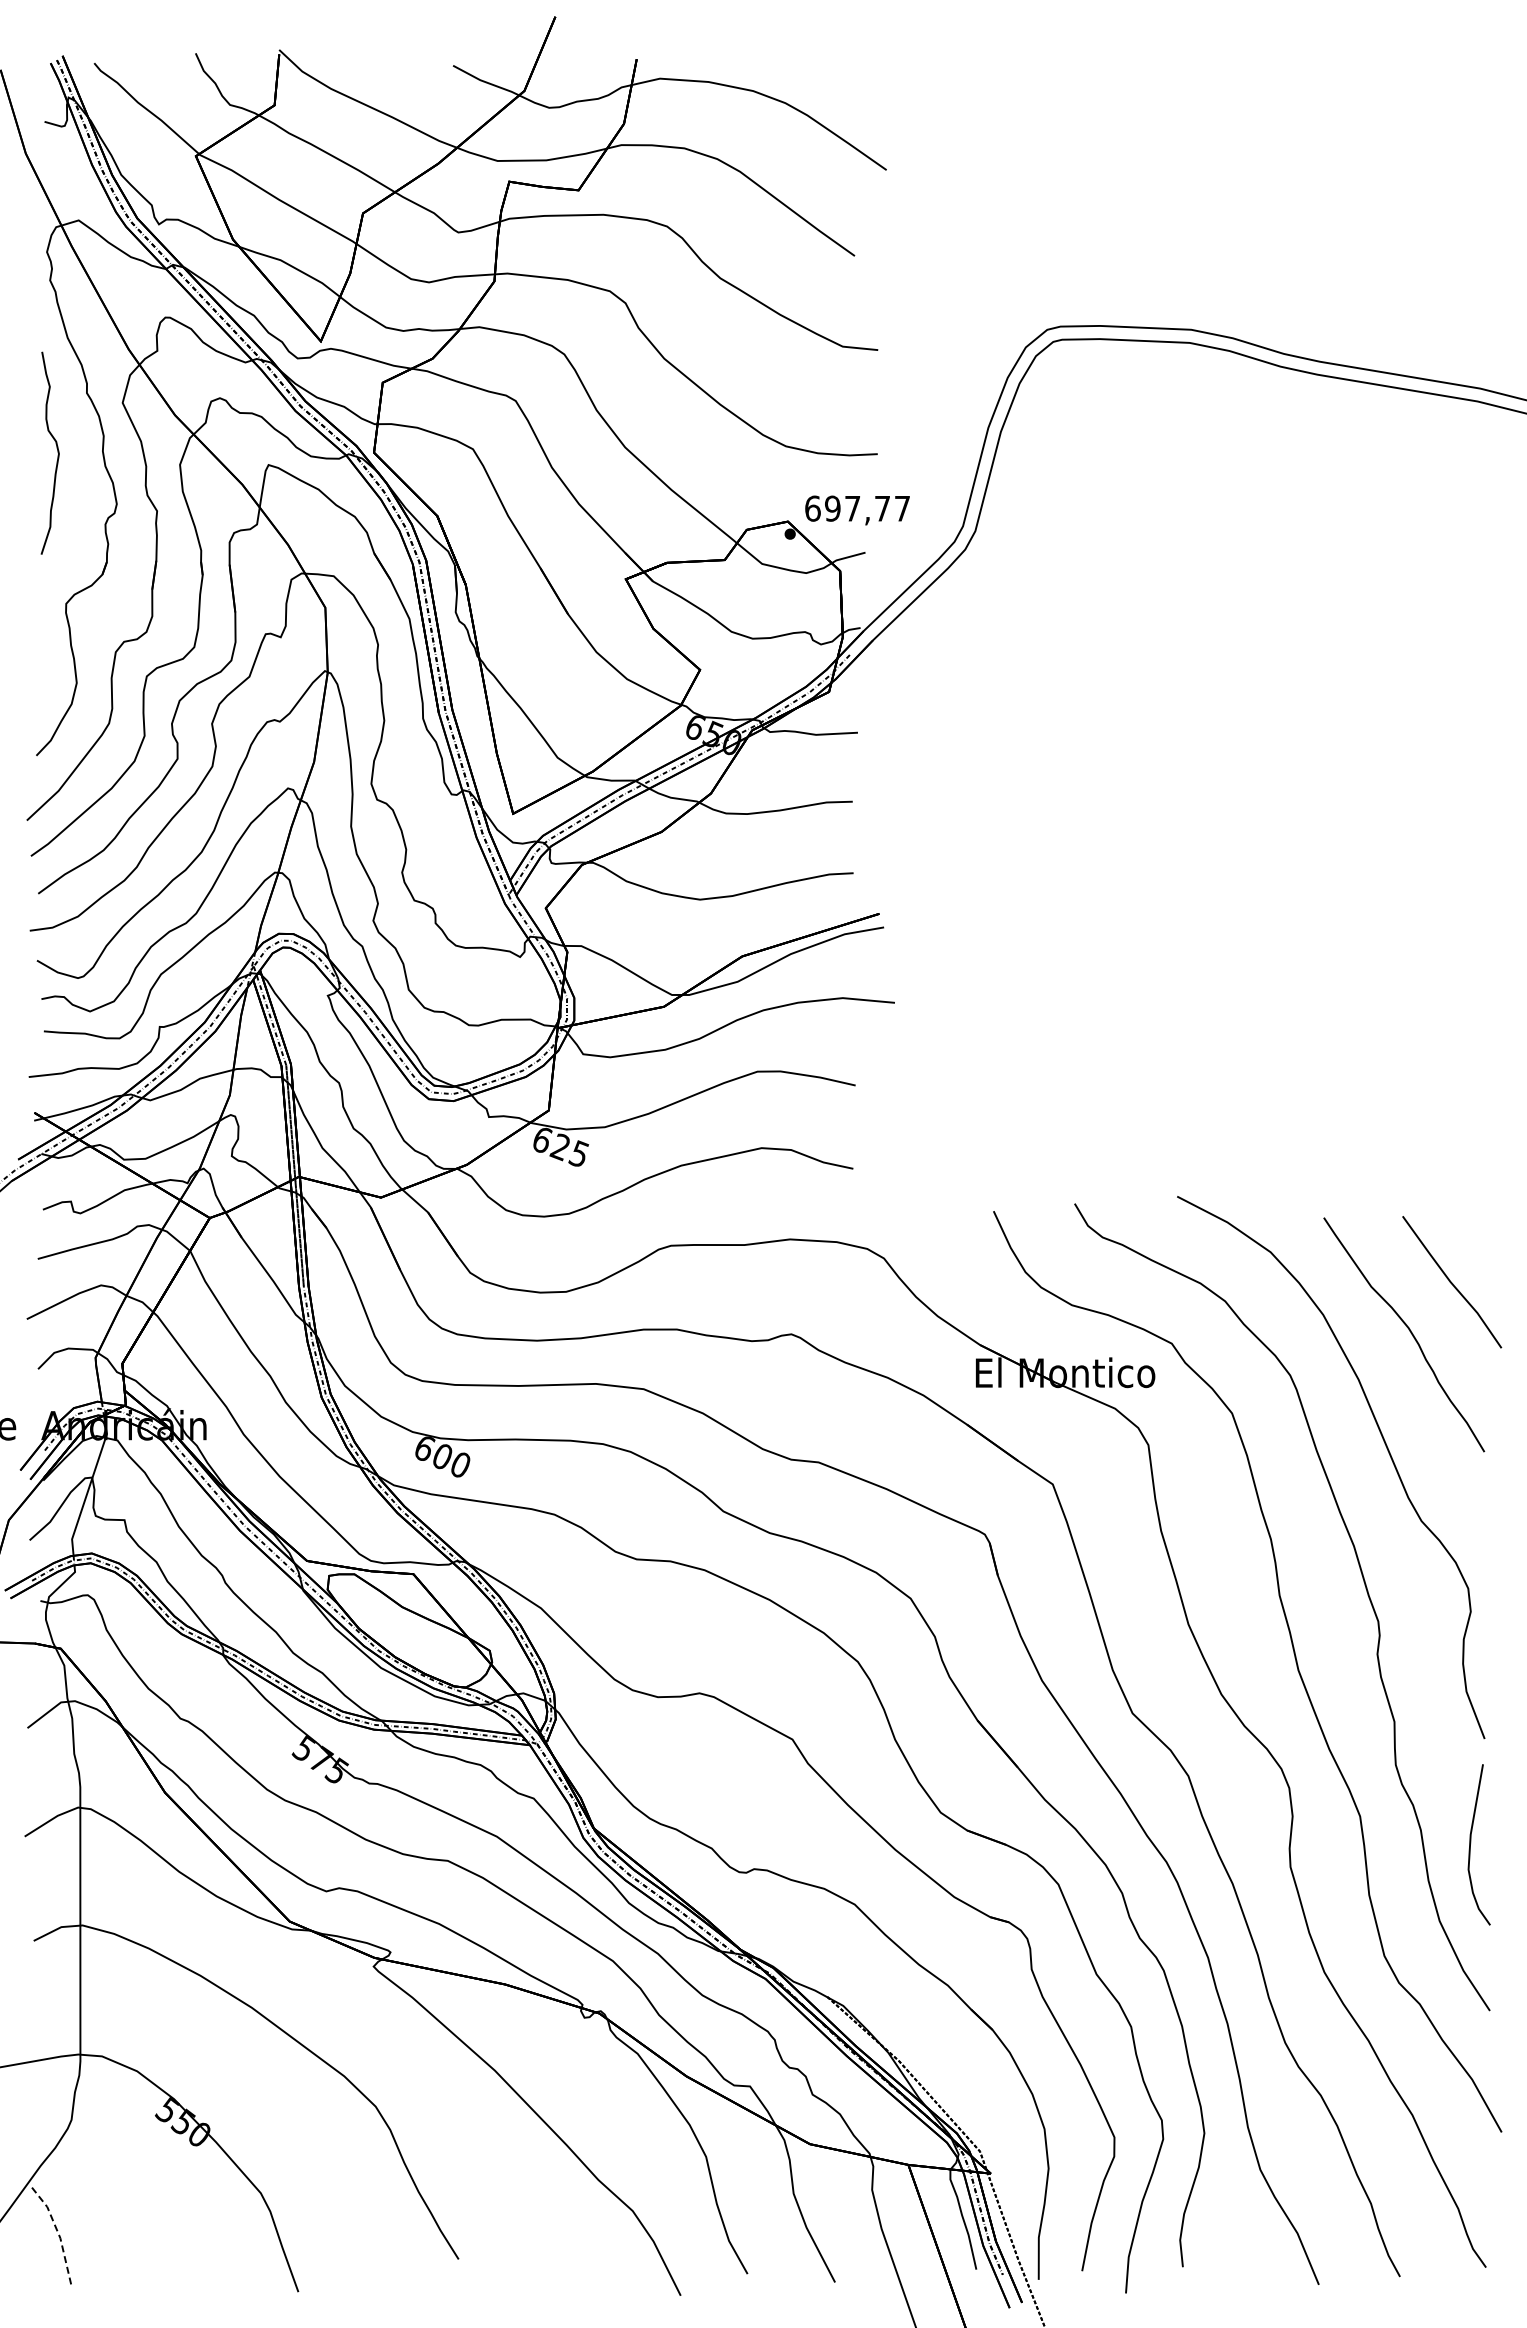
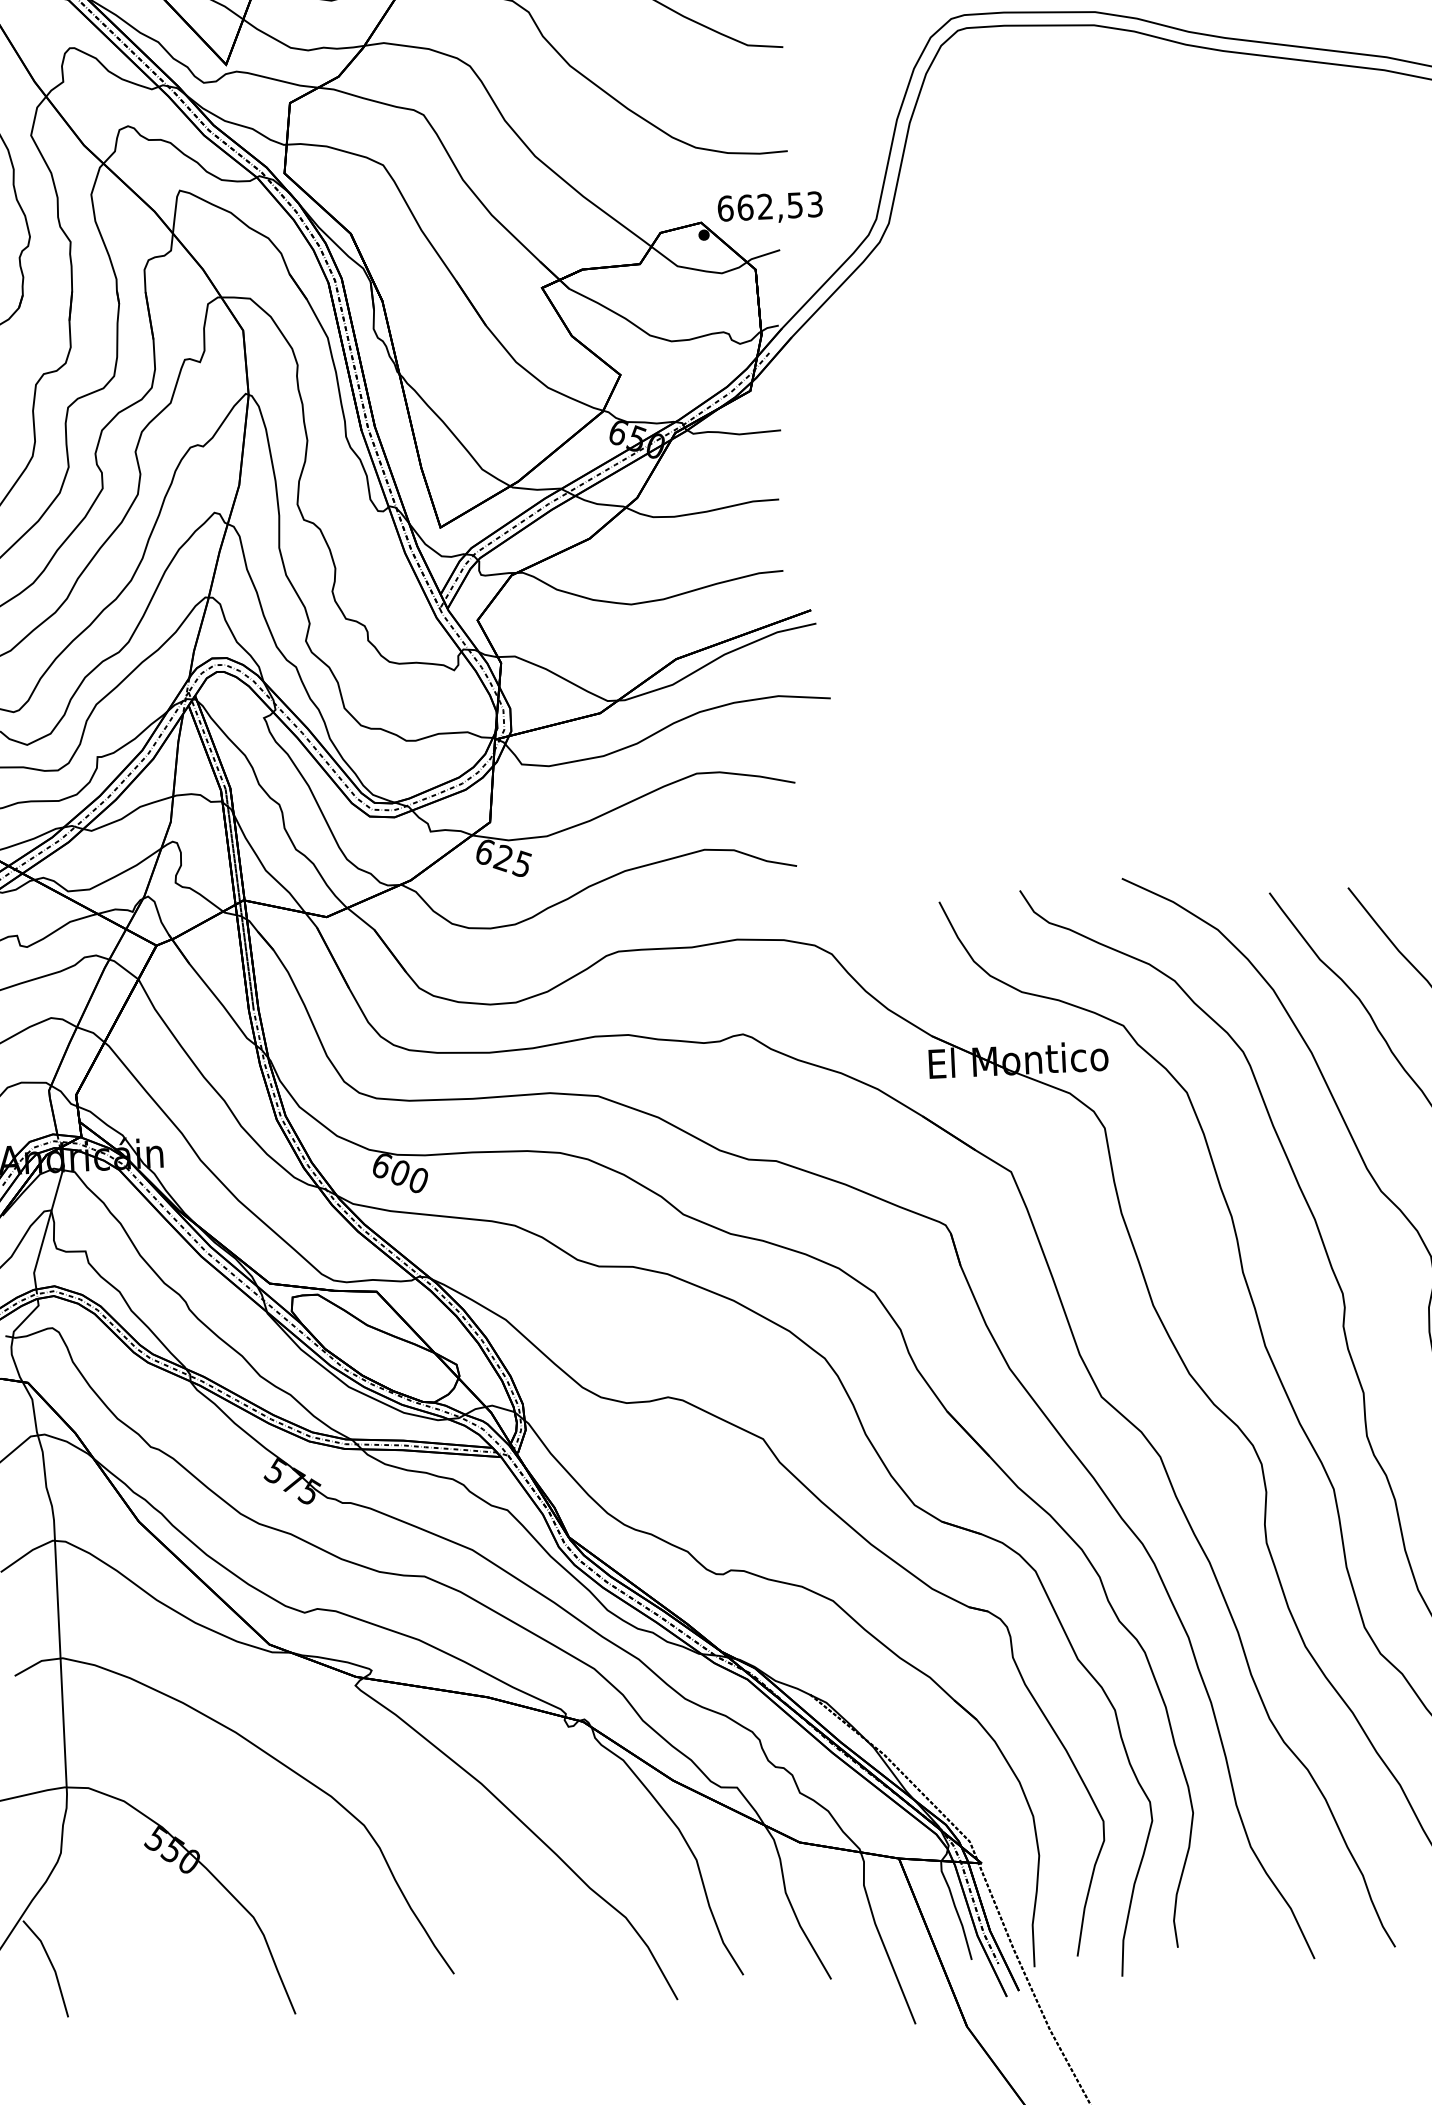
text: (867, 508) -> (780, 205), 697,77 -> 662,53
line: (57, 2231) -> (52, 1965), dashed -> solid

